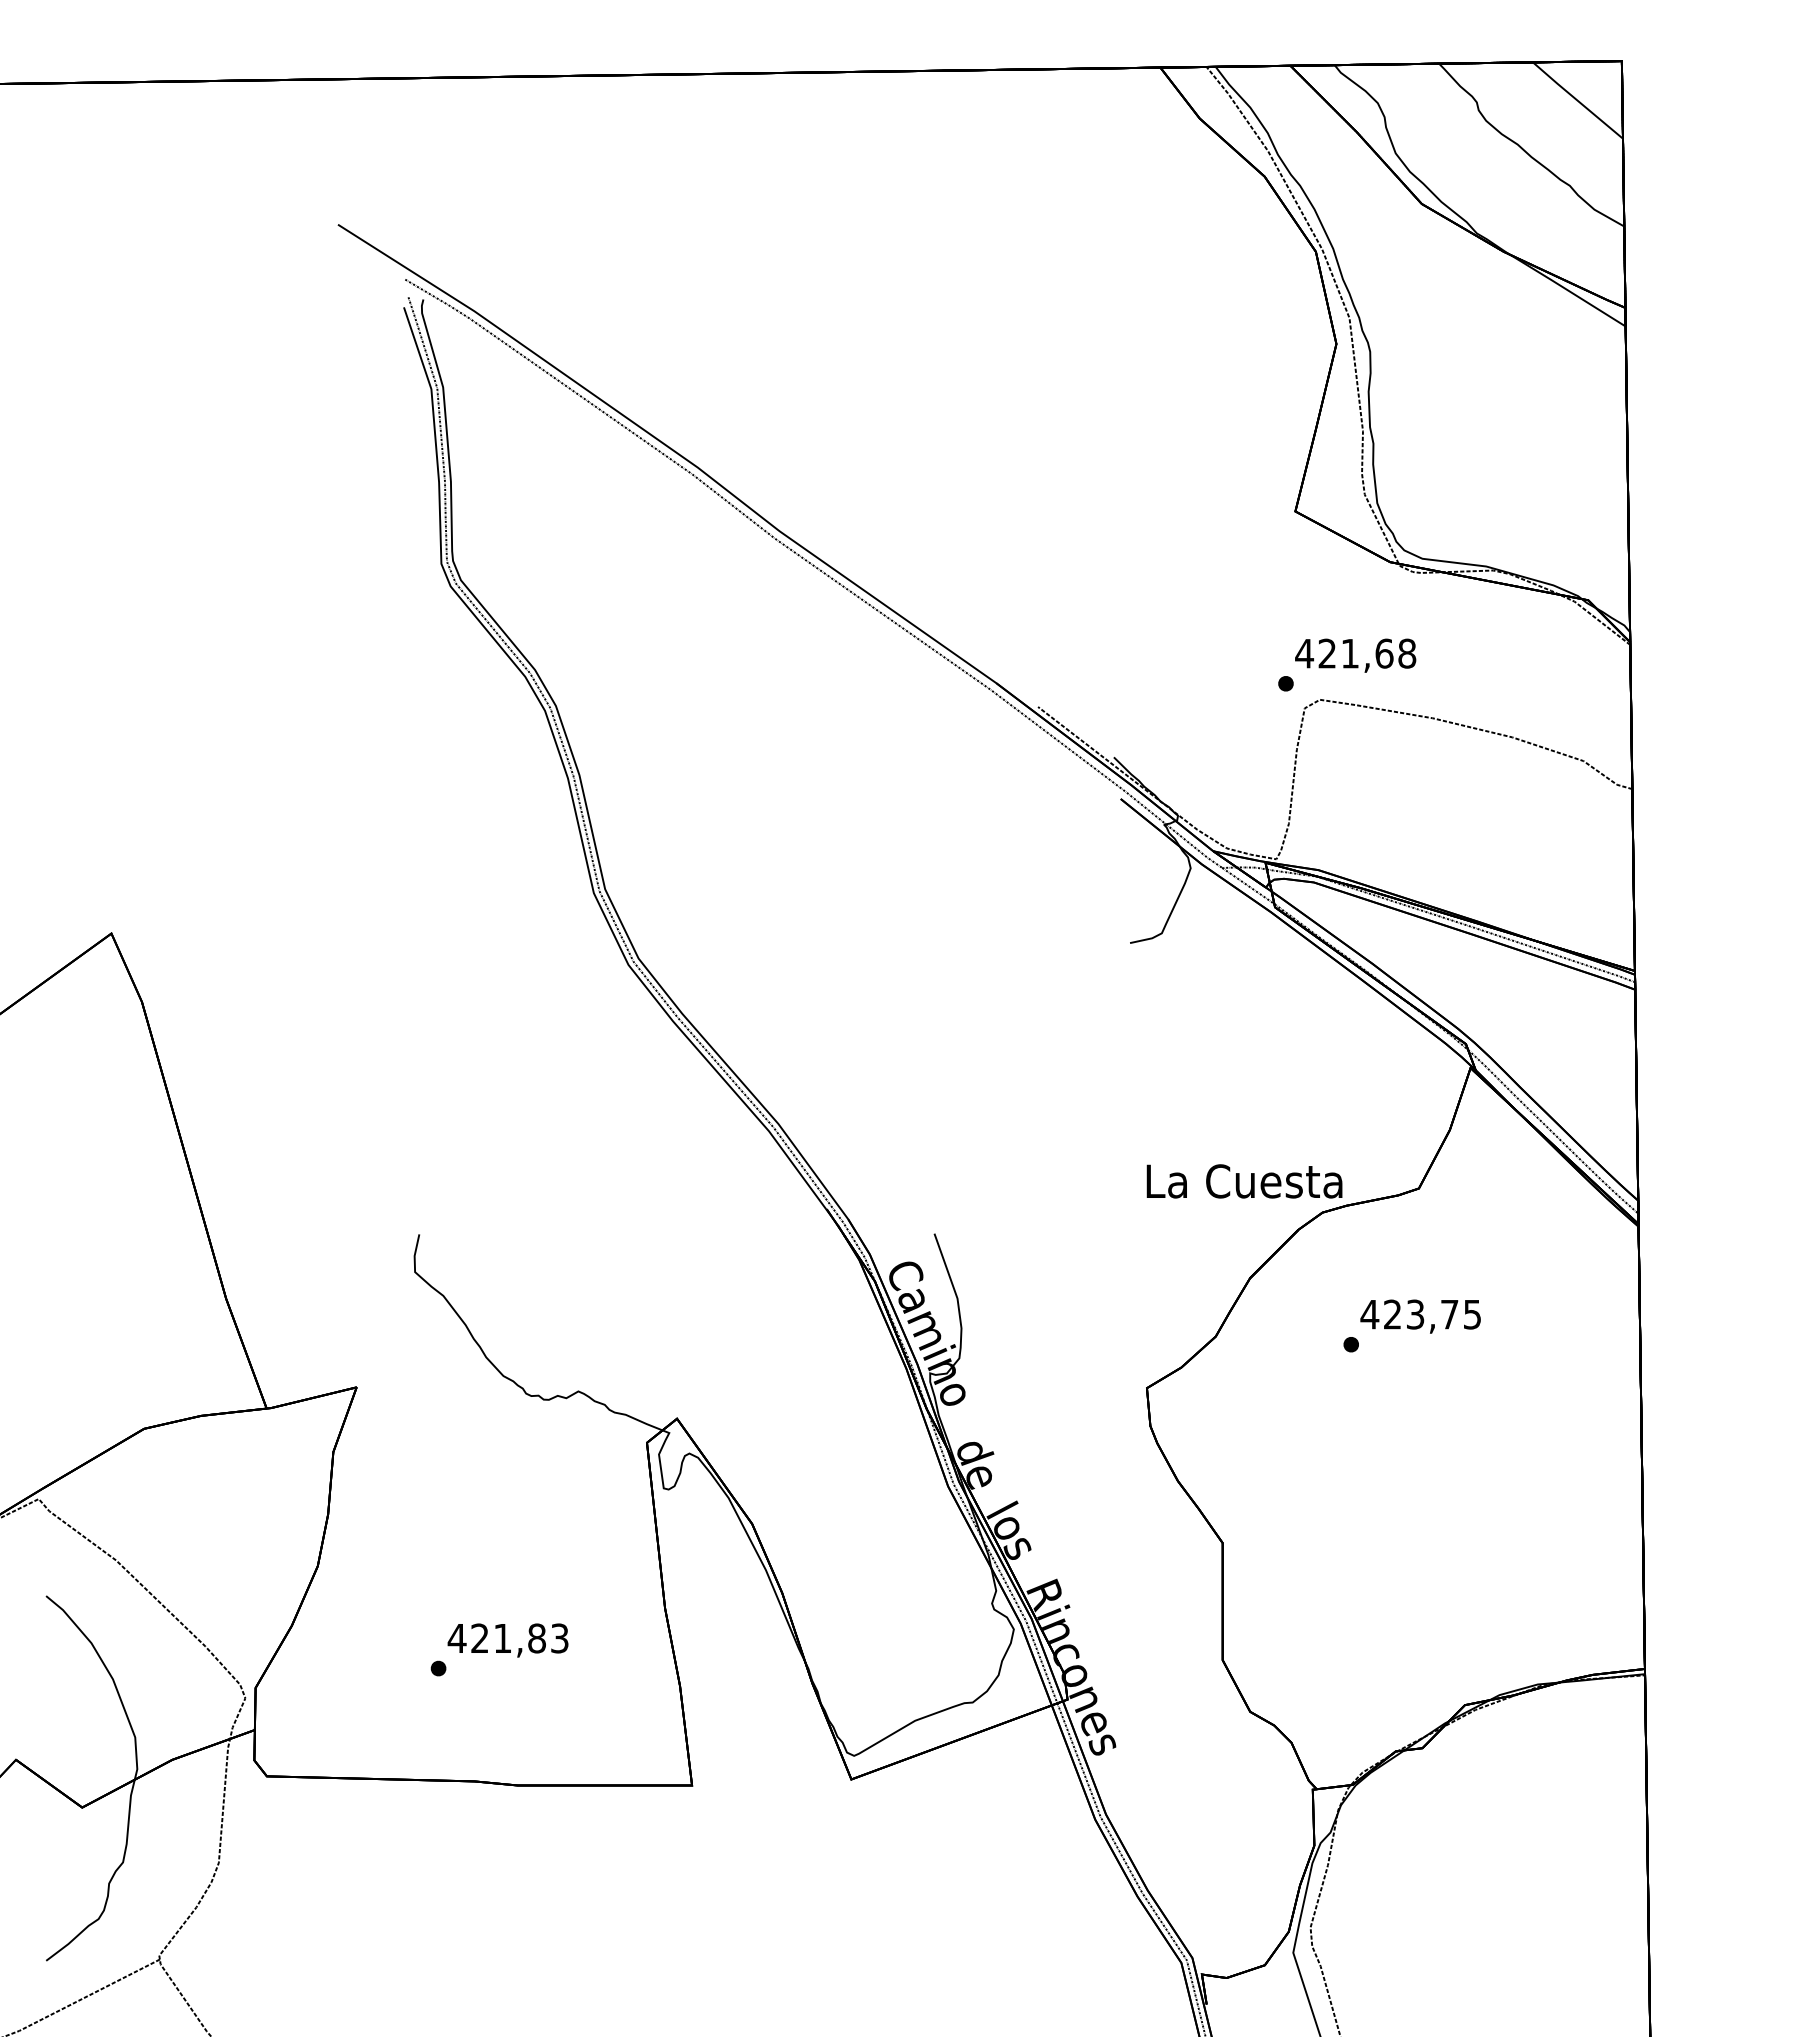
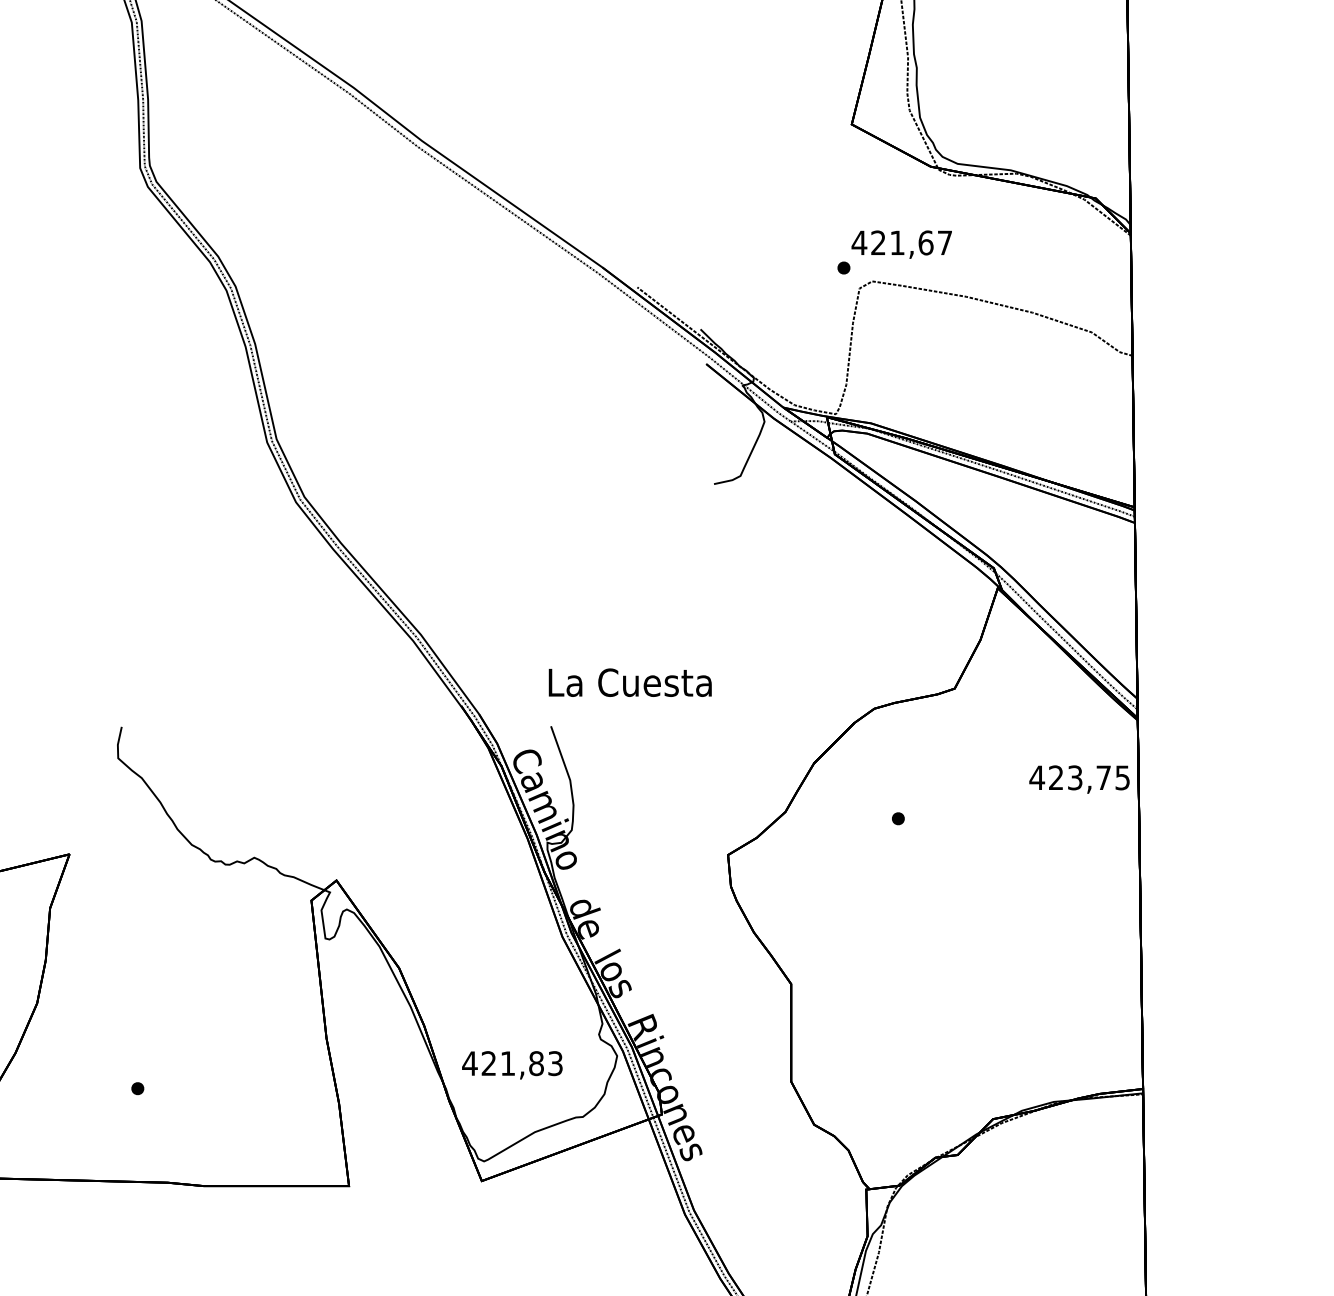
text: (1407, 653) -> (945, 242), 421,68 -> 421,67
text: (1244, 1181) -> (630, 682), moved
text: (1420, 1316) -> (1079, 779), moved
text: (507, 1640) -> (511, 1065), moved

